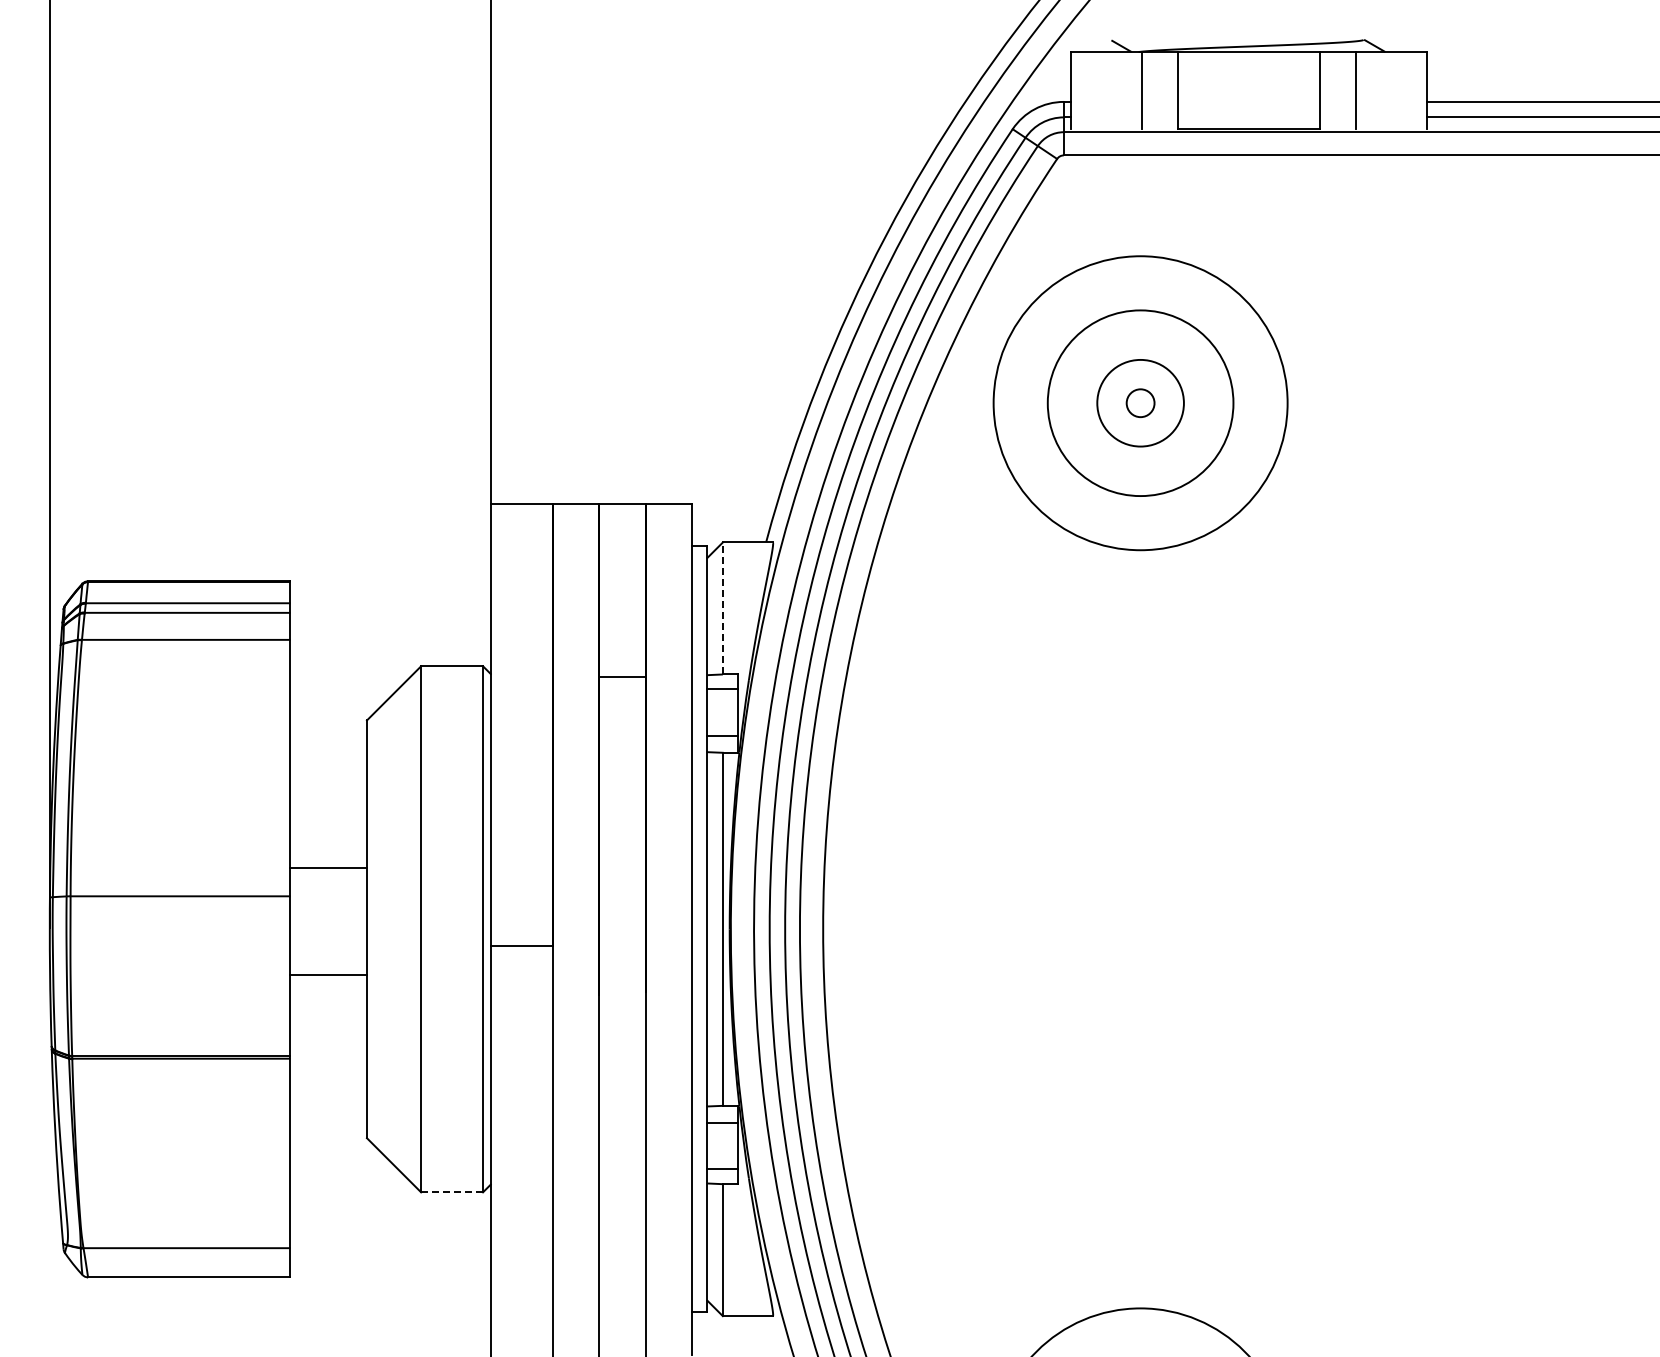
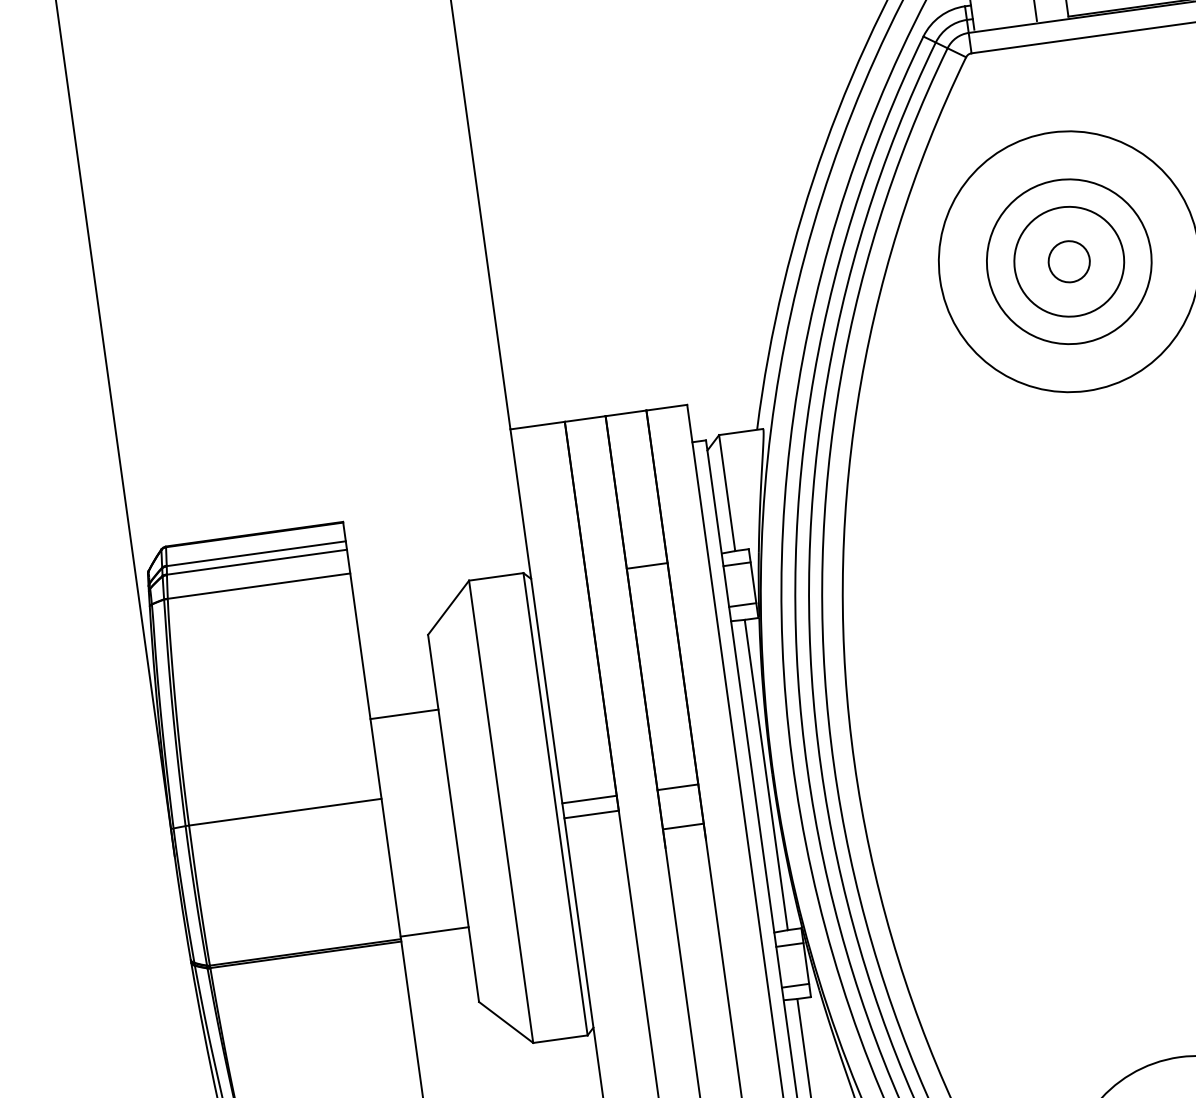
circle: (1140, 403) -> (1069, 262), size x1.43
circle: (1140, 403) -> (1069, 262), size x1.67
line: (722, 608) -> (726, 493), dashed -> solid
line: (327, 867) -> (403, 714), moved
line: (521, 929) -> (589, 799), added
line: (622, 929) -> (678, 787), added
line: (622, 973) -> (683, 826), added
line: (327, 975) -> (434, 932), moved
line: (452, 1192) -> (560, 1039), dashed -> solid

